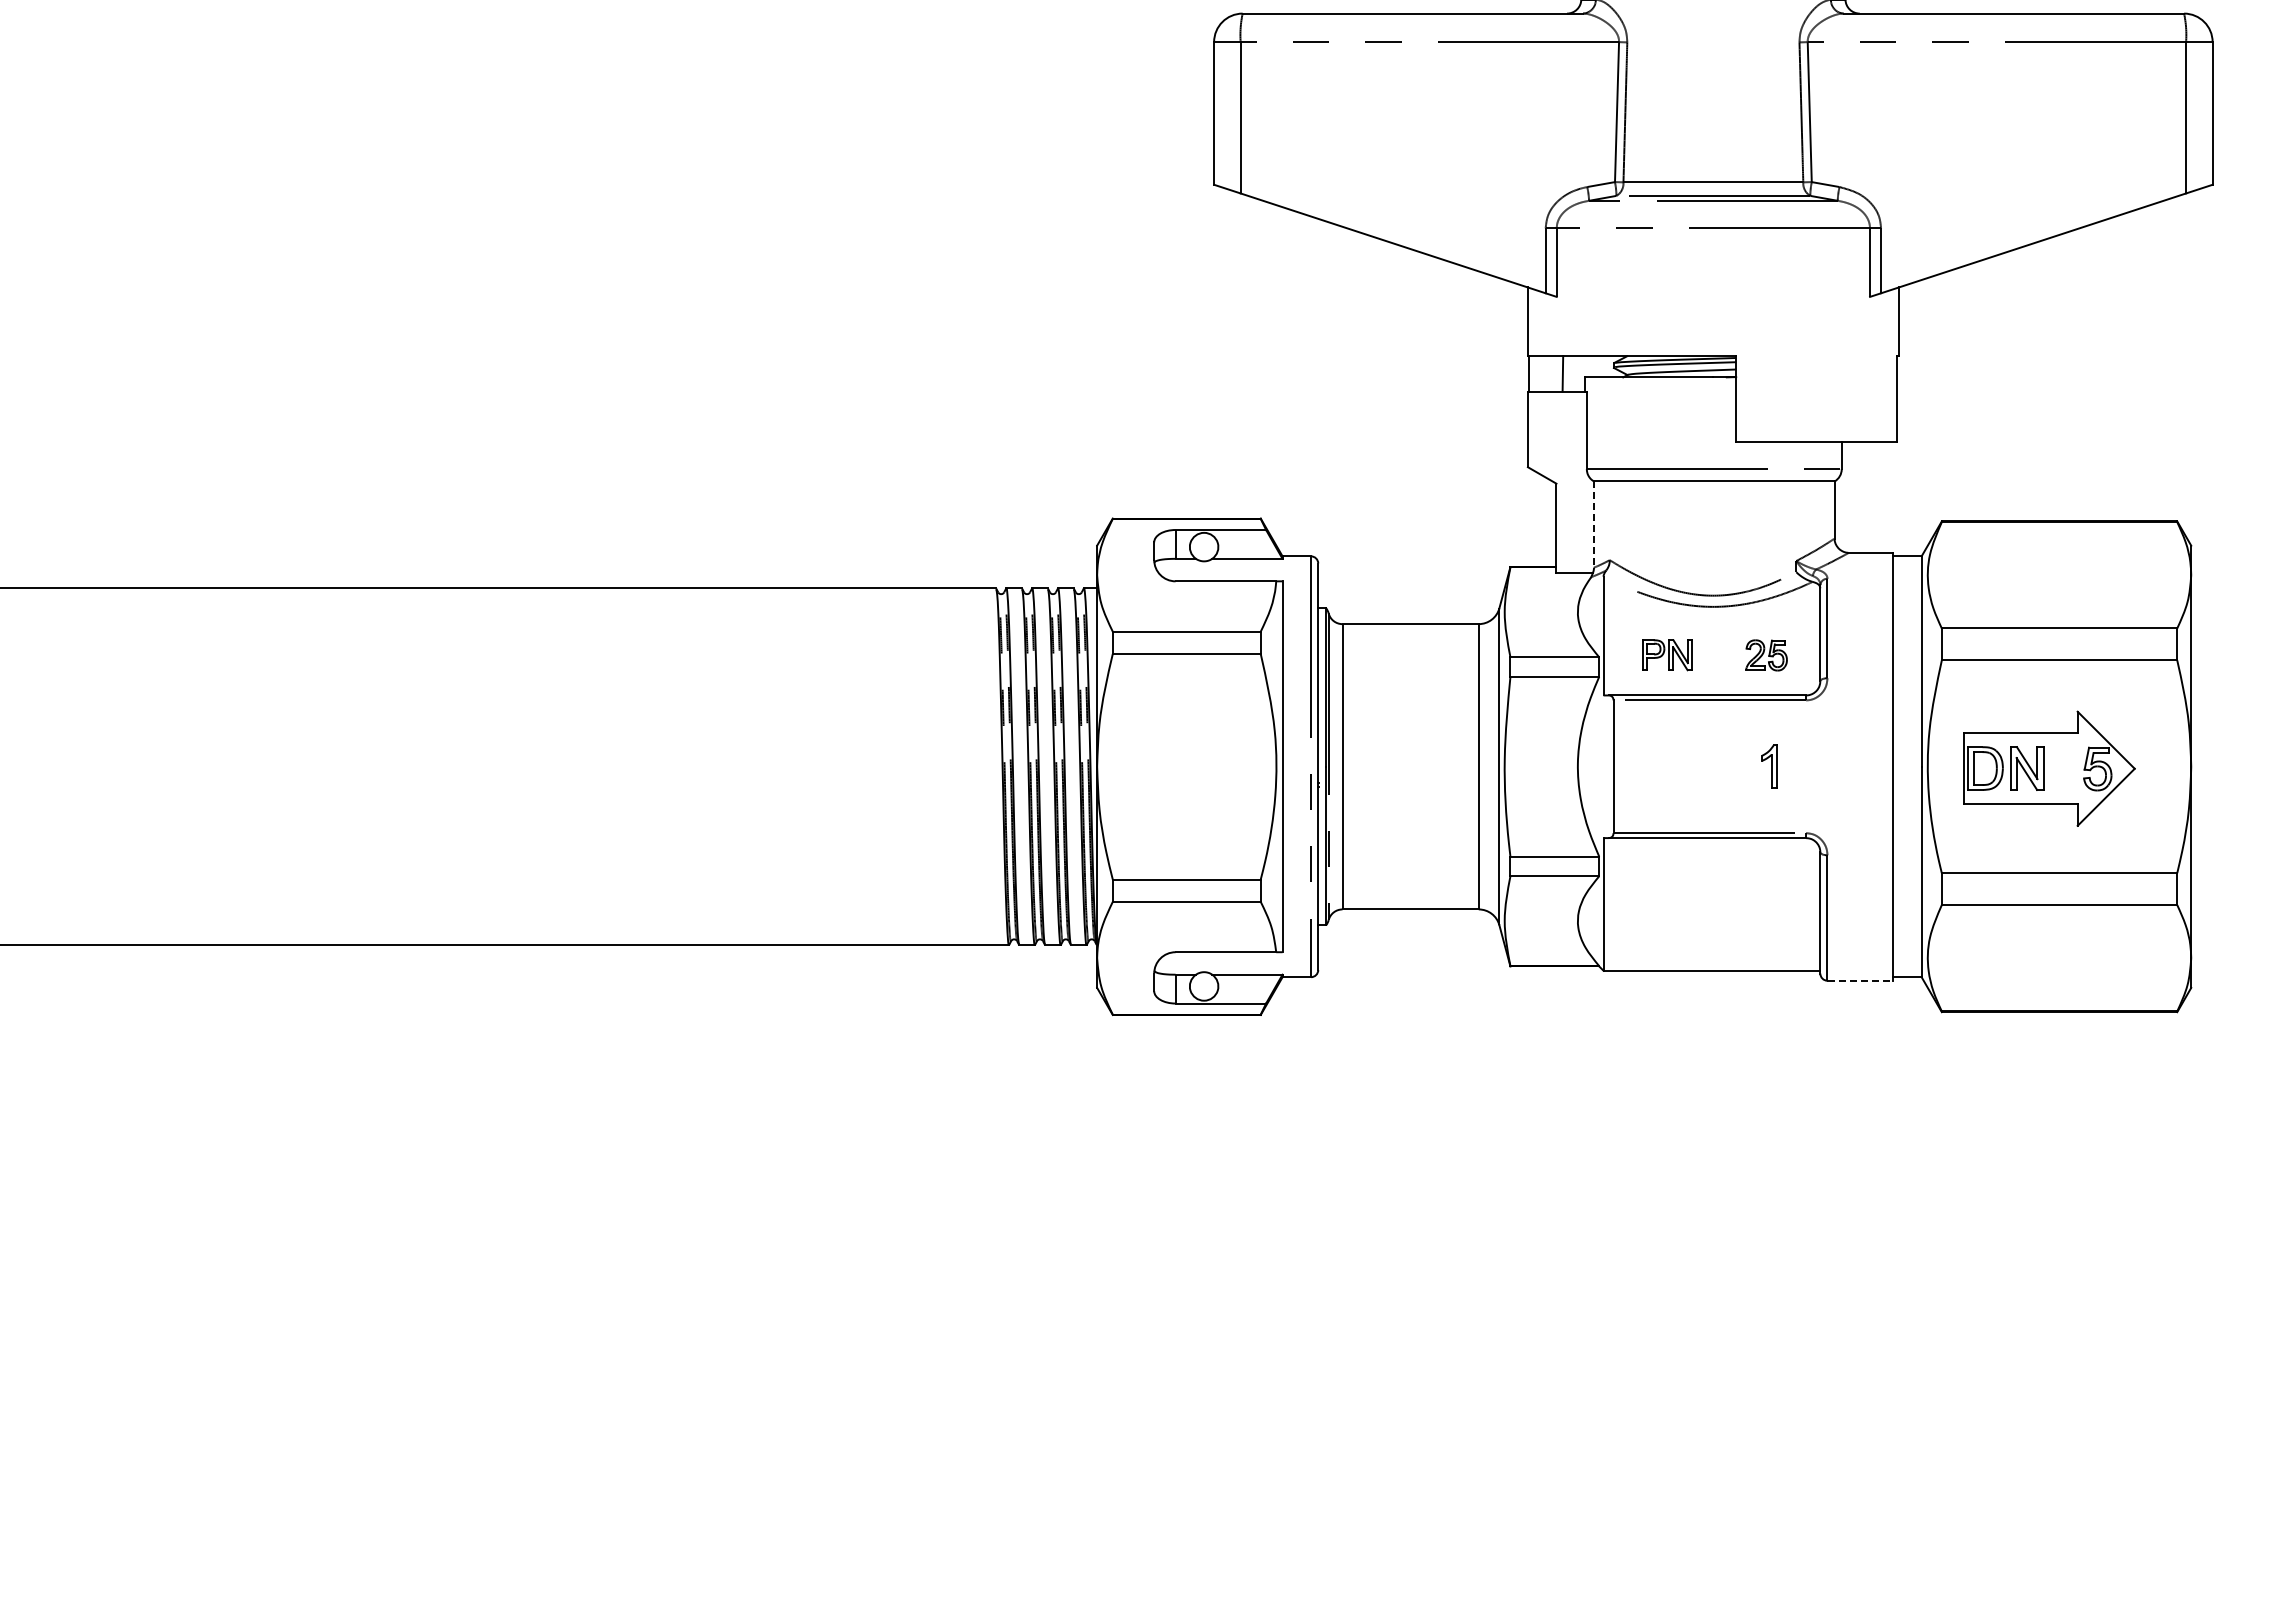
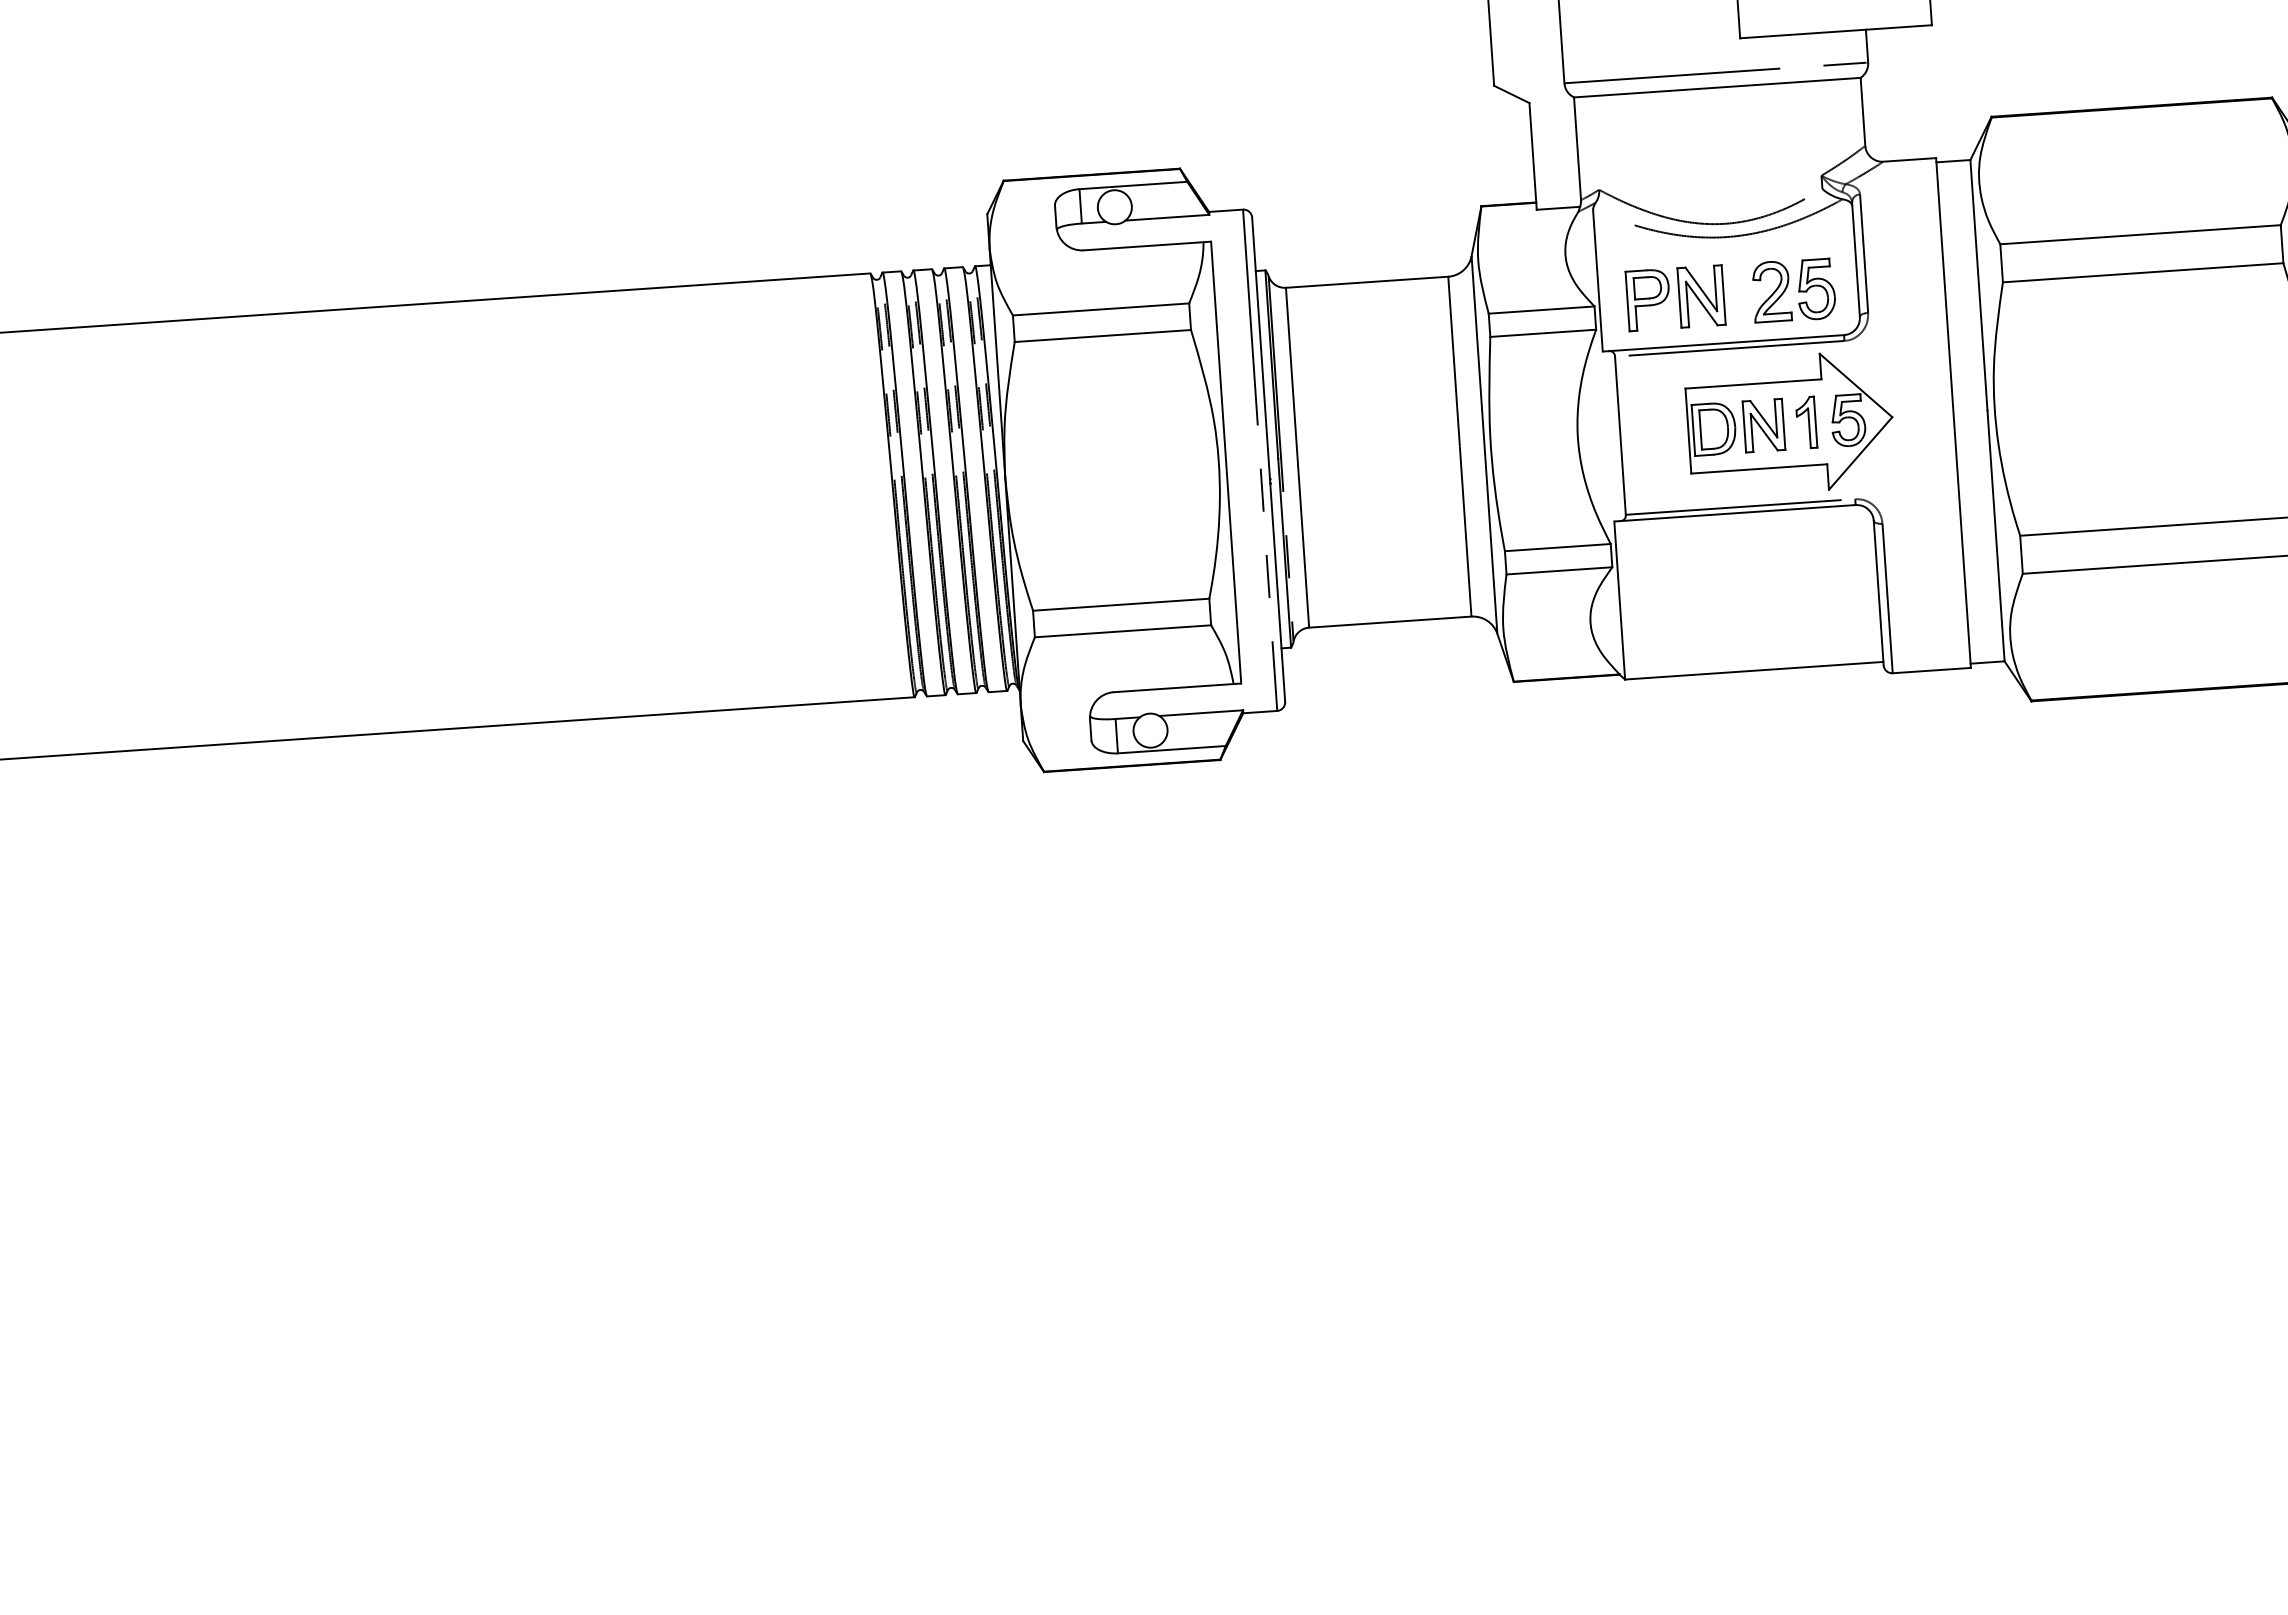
line: (1594, 525) -> (1578, 149), dashed -> solid
part: (1667, 655) -> (1675, 298), size x1.67
part: (1766, 655) -> (1793, 290), size x1.67
part: (2049, 768) -> (1790, 423), moved
line: (1860, 980) -> (1932, 670), dashed -> solid

